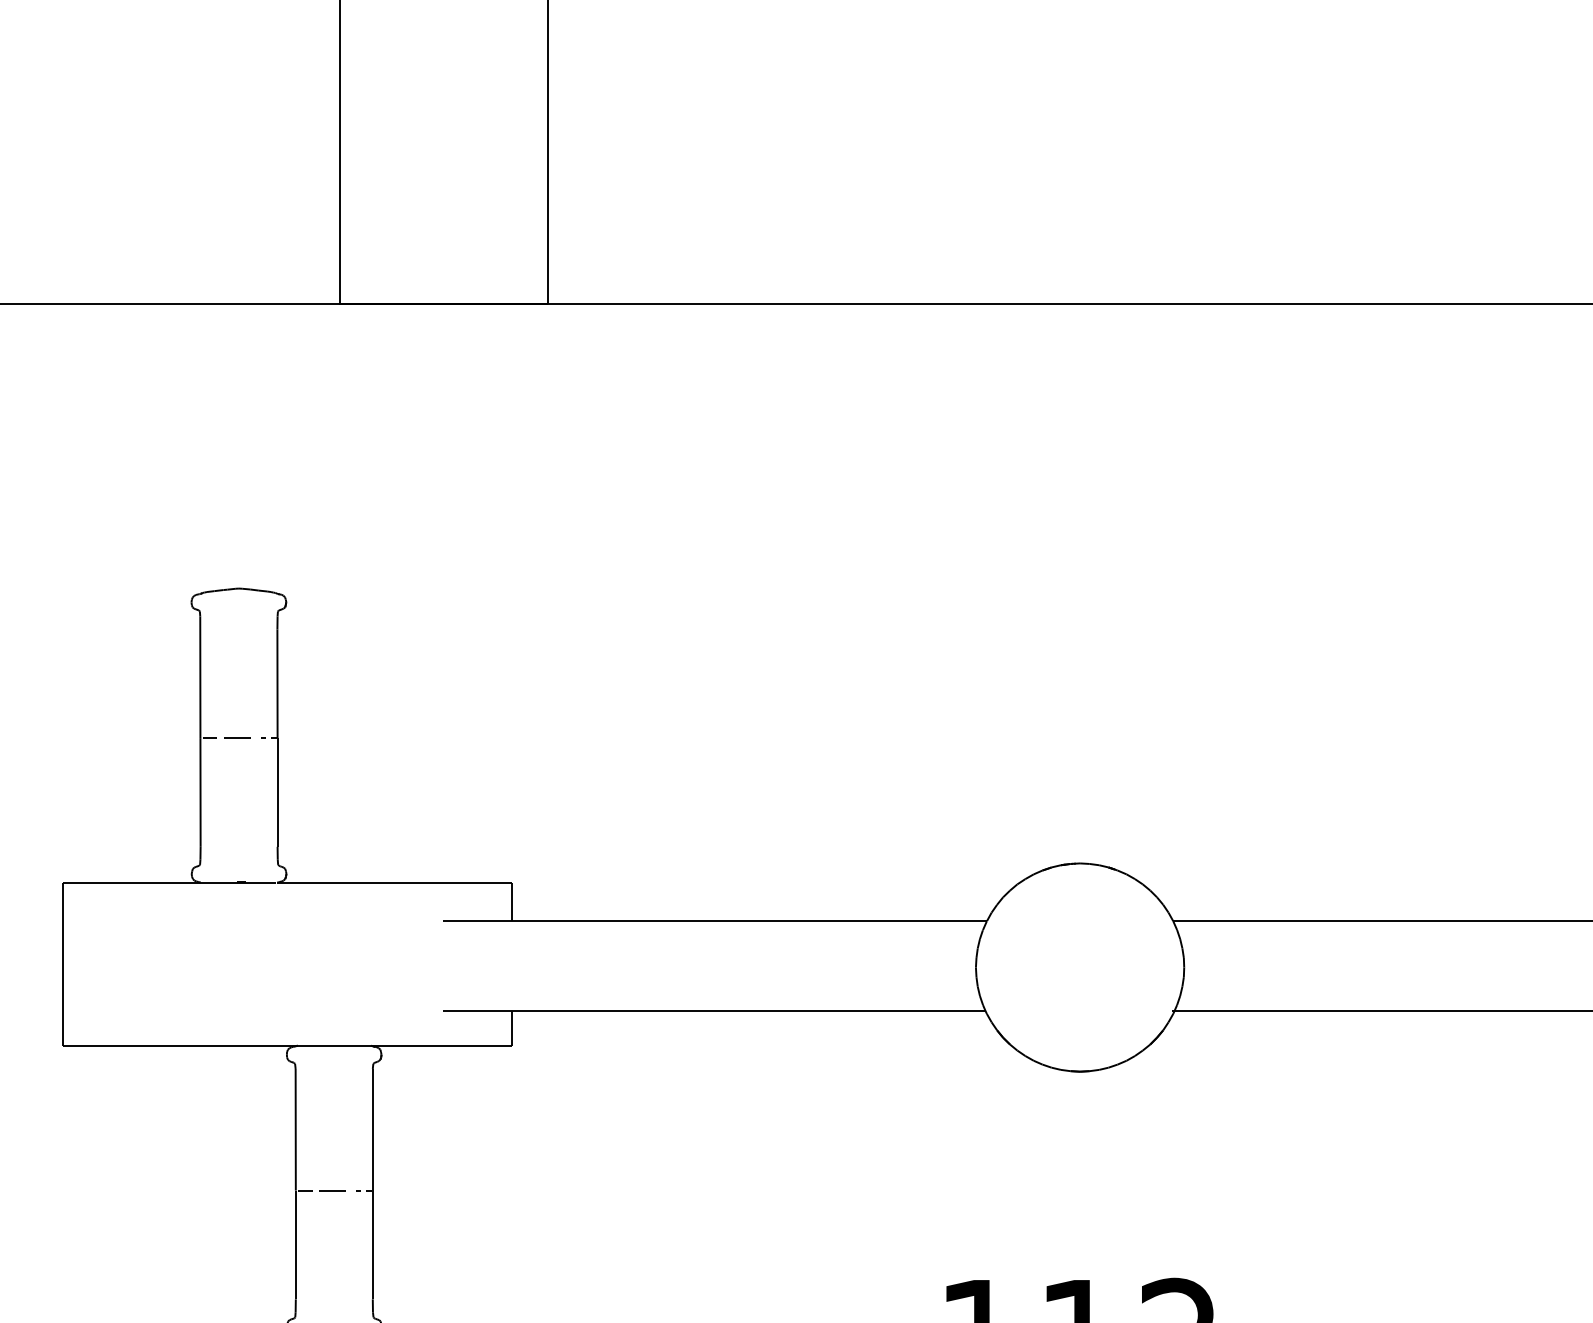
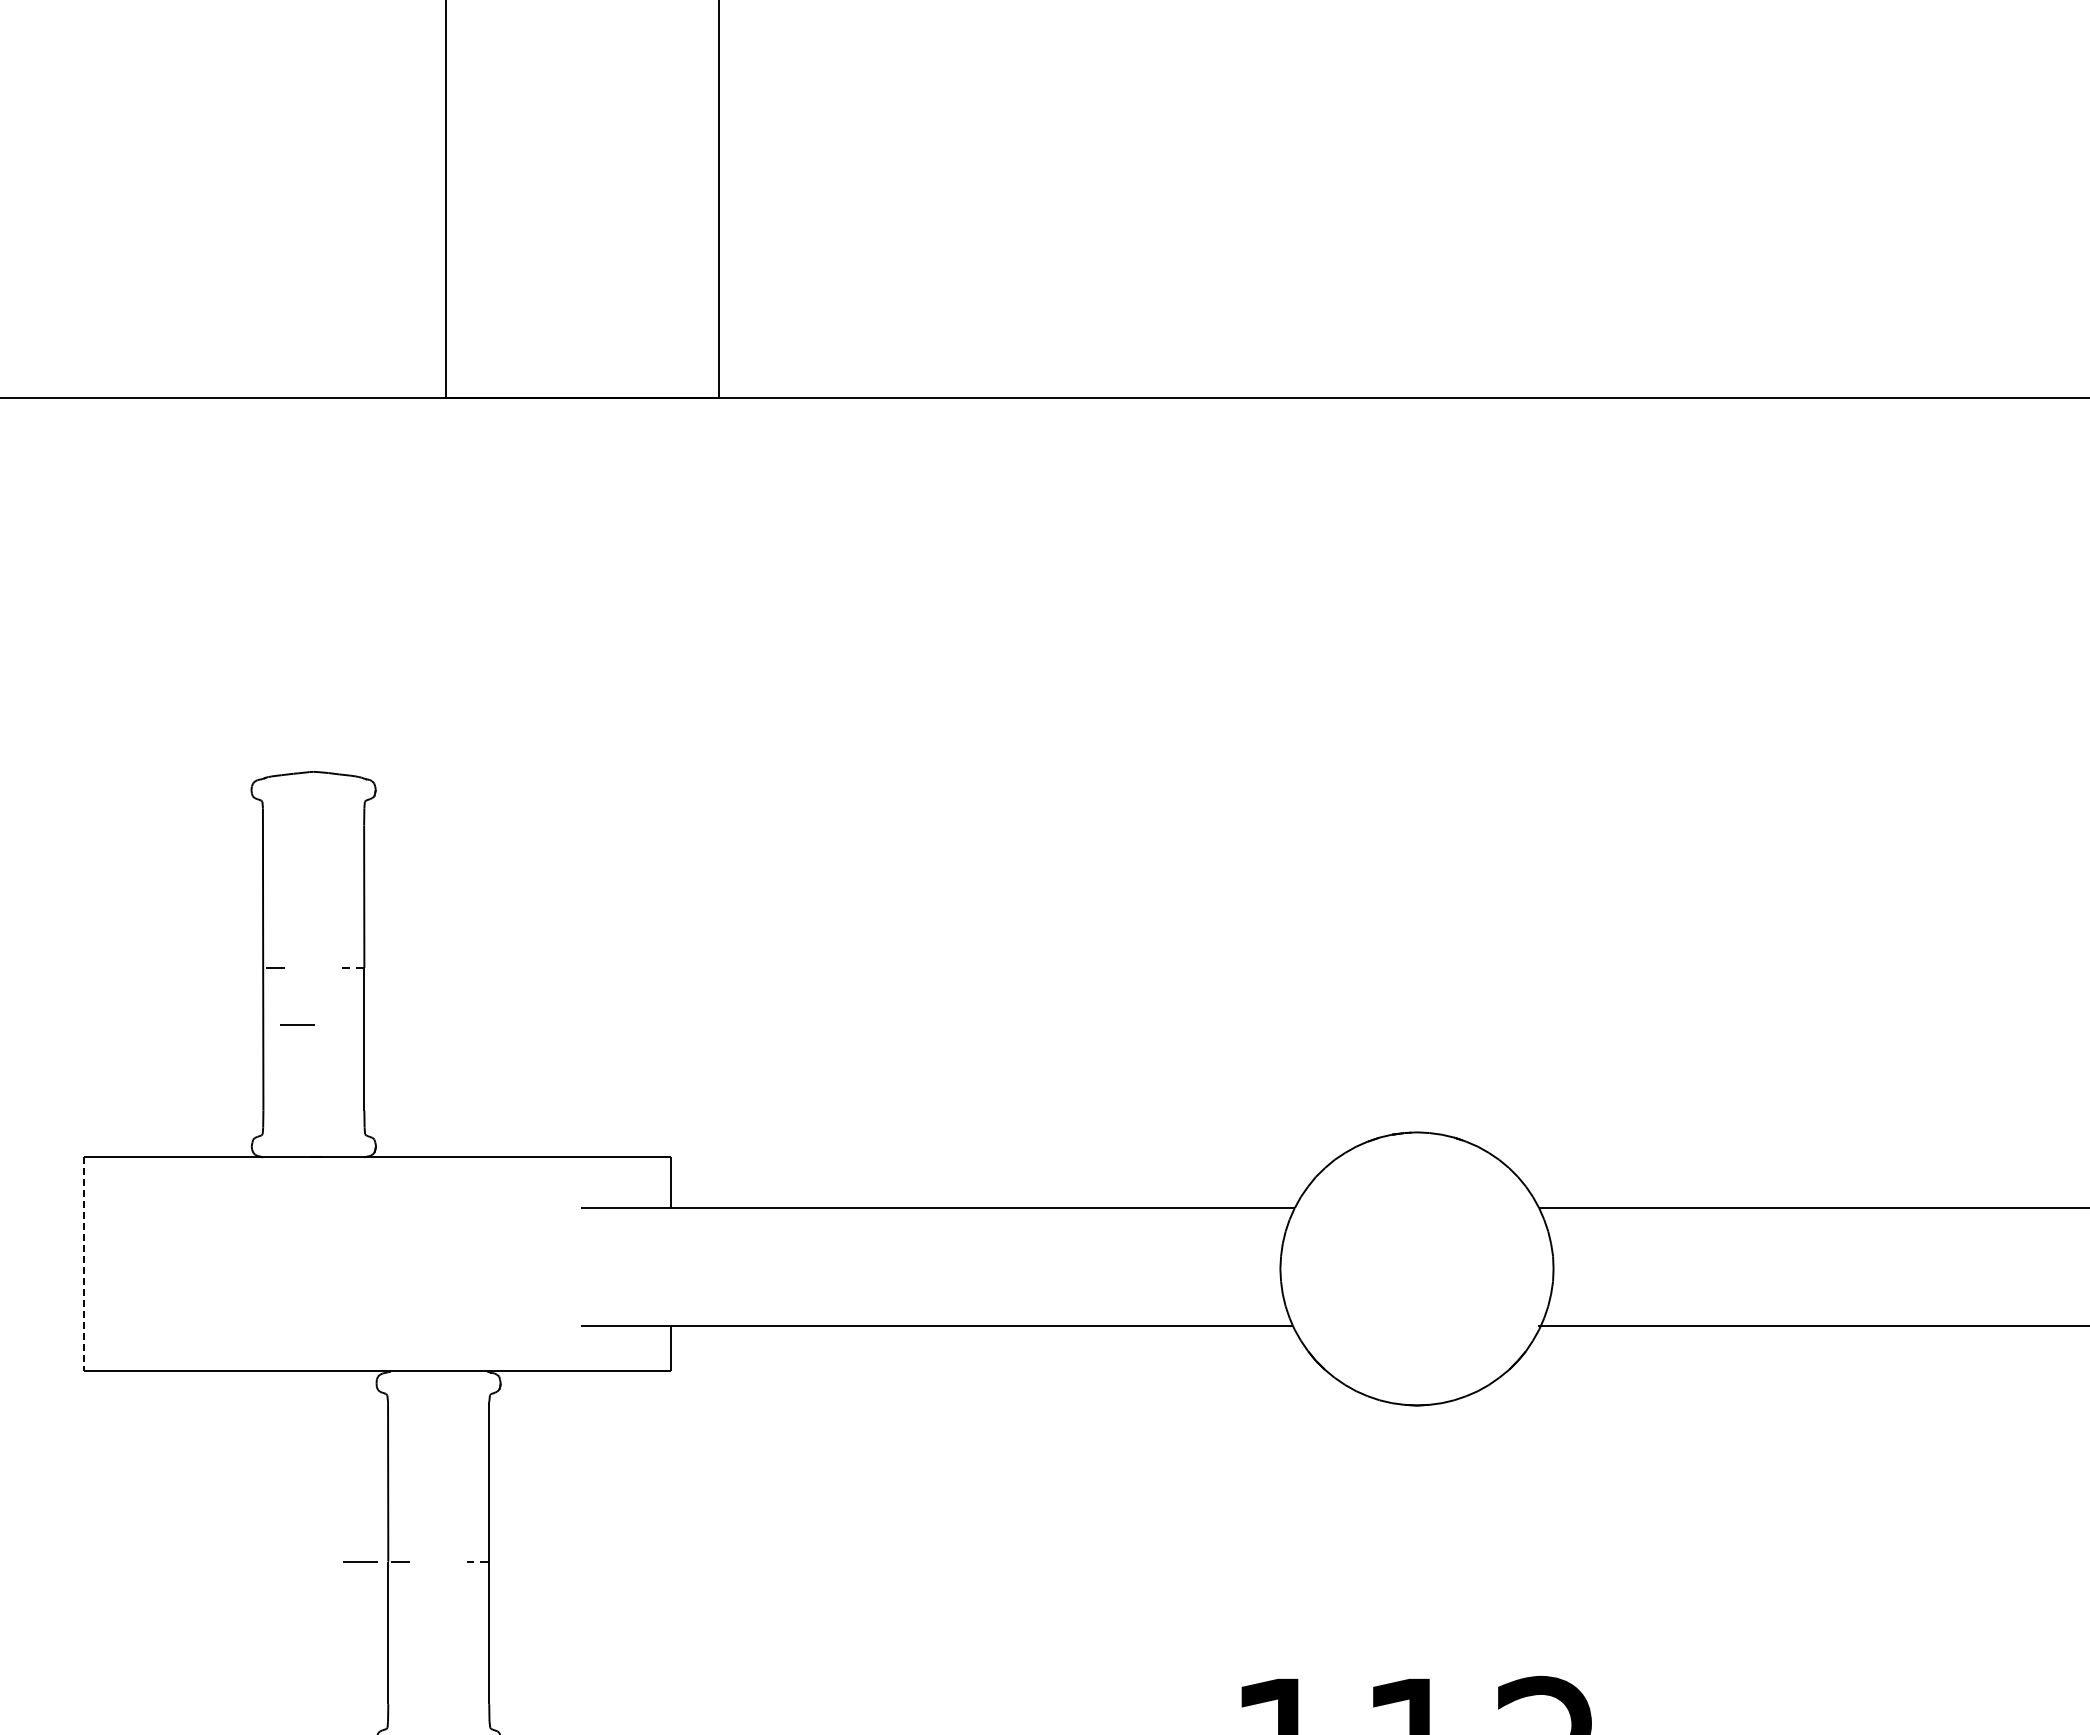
line: (237, 737) -> (297, 1024), moved
line: (63, 964) -> (83, 1264), solid -> dashed
line: (332, 1190) -> (360, 1561), moved

